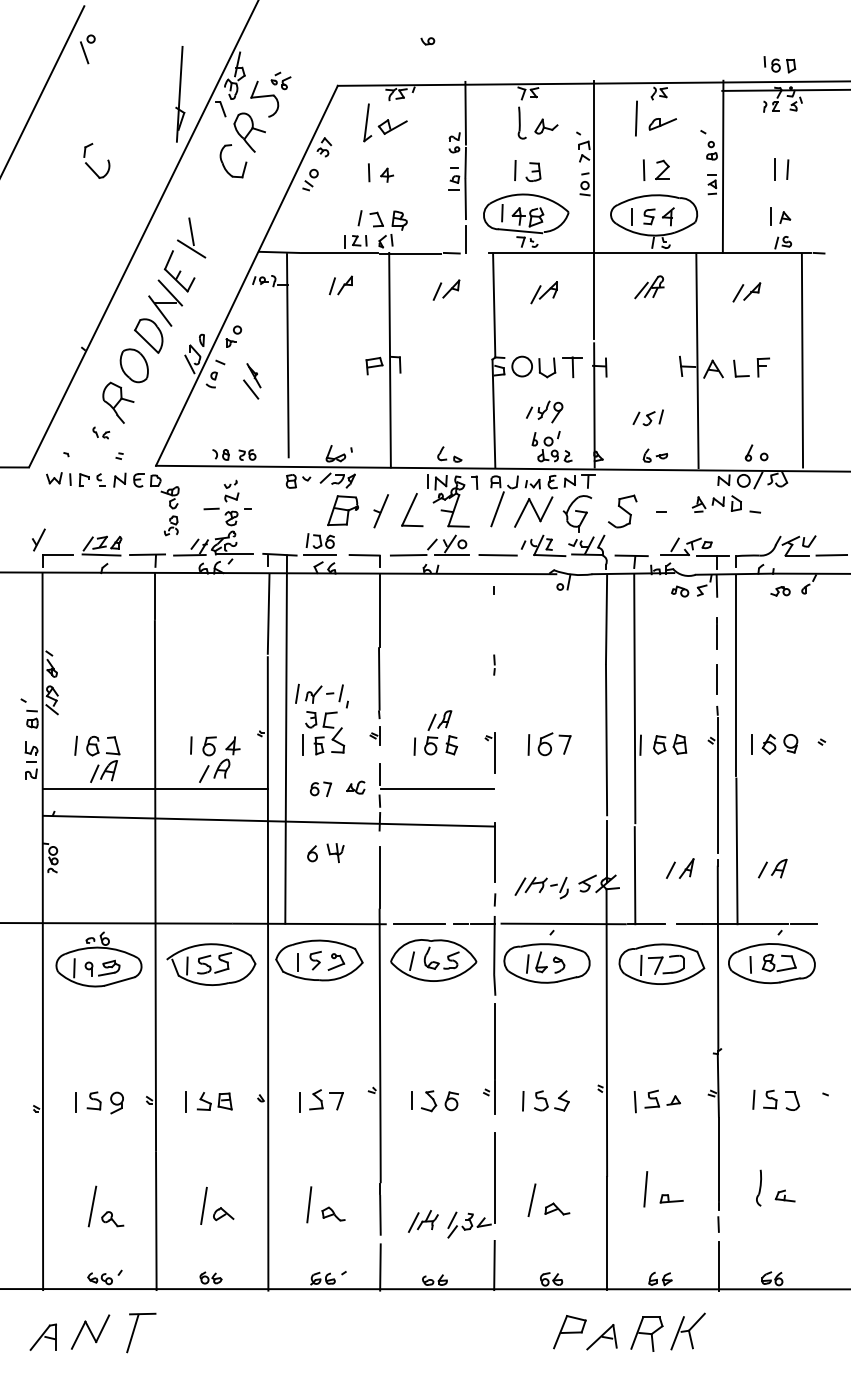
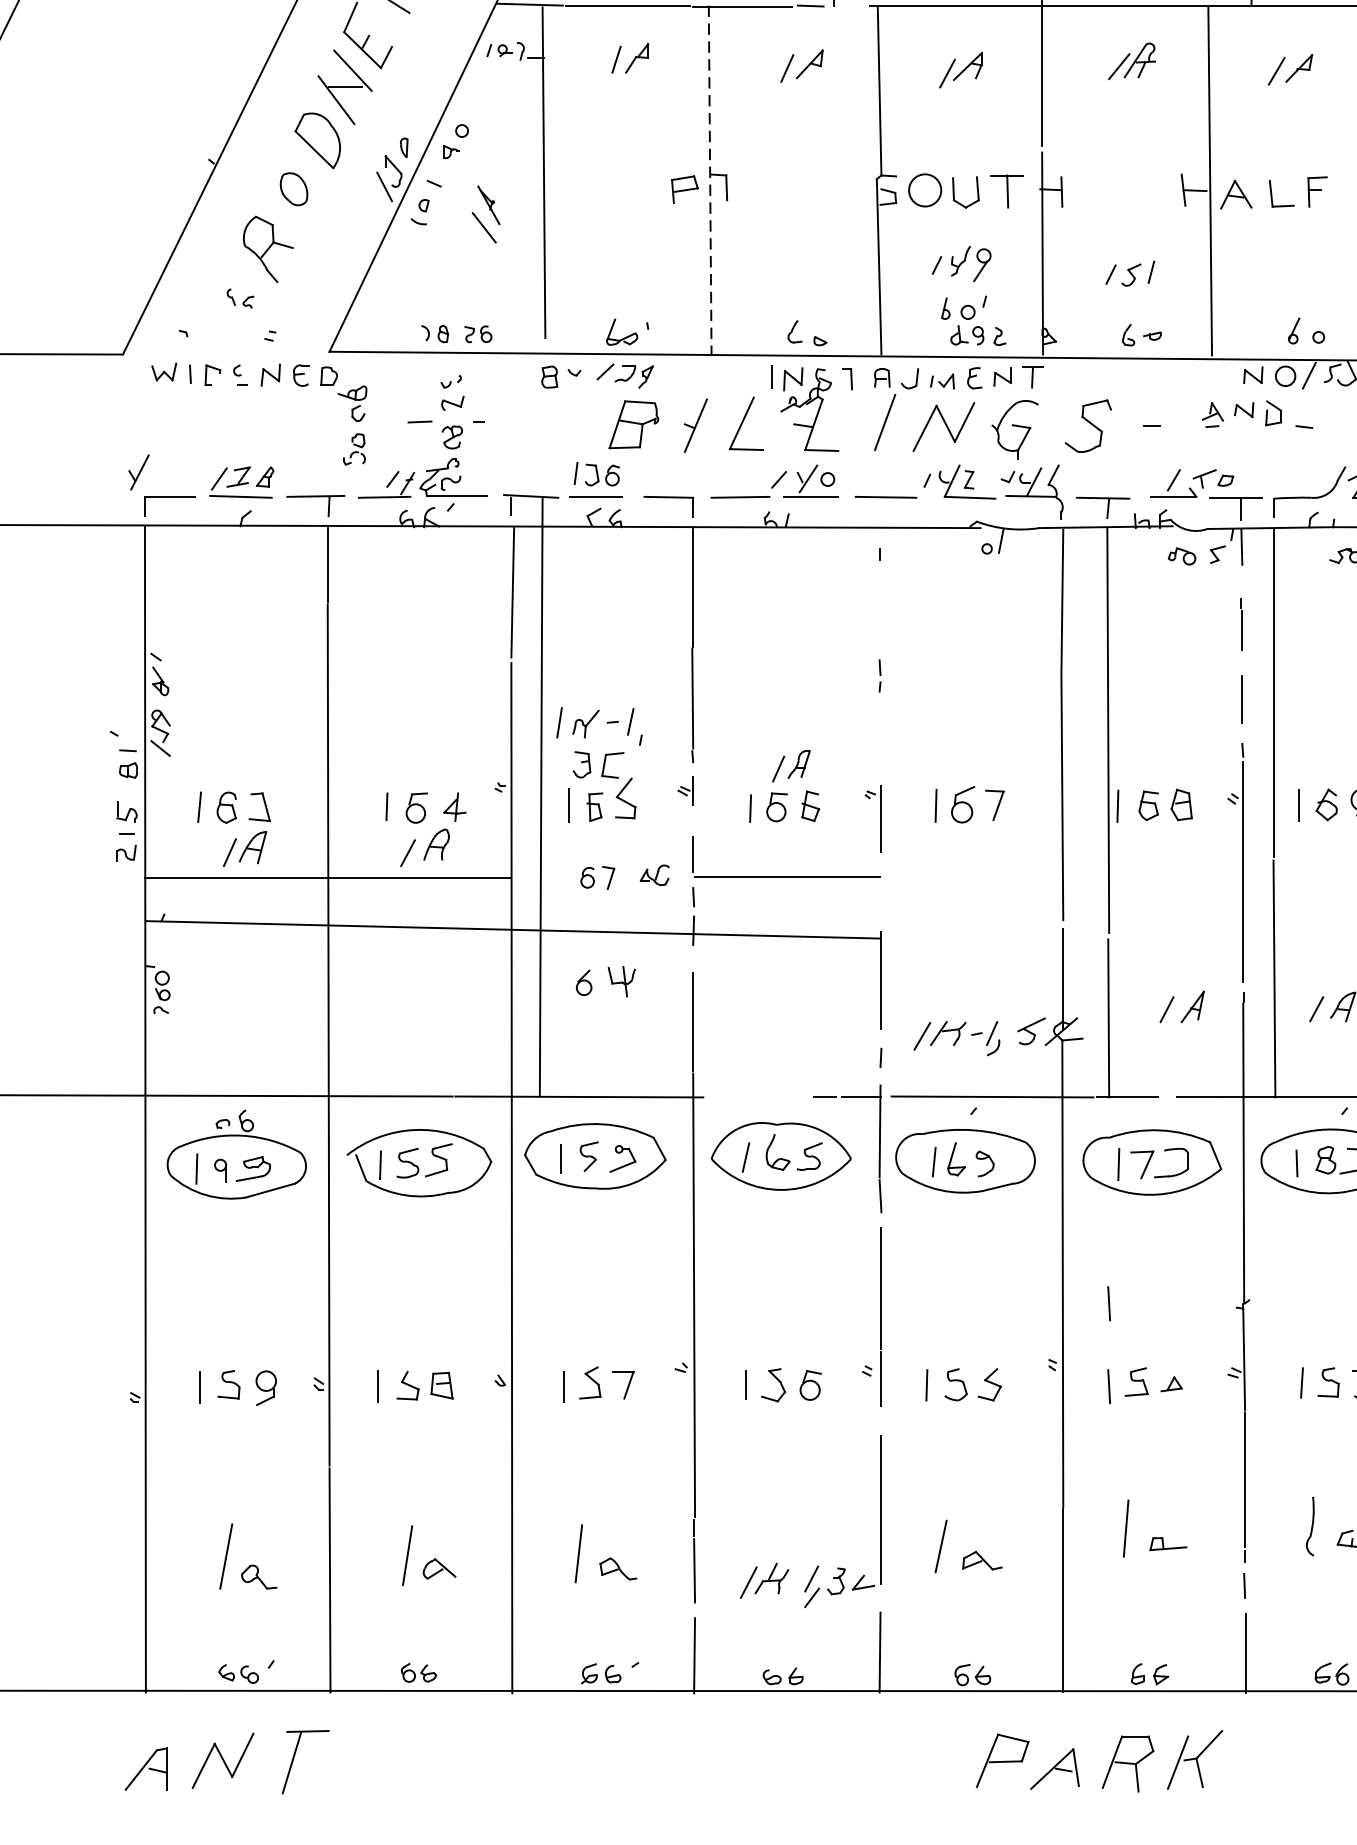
line: (390, 360) -> (710, 180), solid -> dashed
part: (133, 365) -> (292, 188), size x0.6
line: (419, 923) -> (758, 1096), removed
line: (634, 1051) -> (1107, 1304), added

